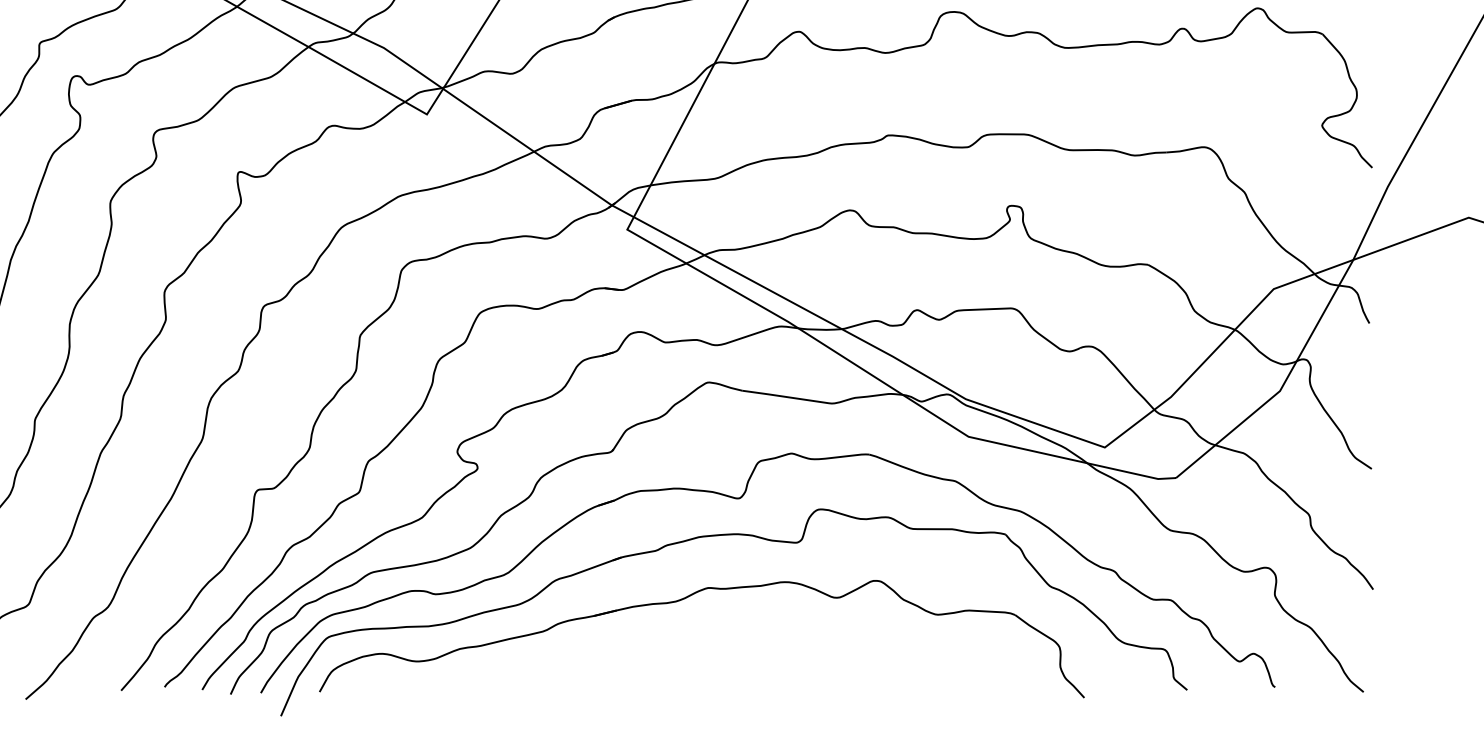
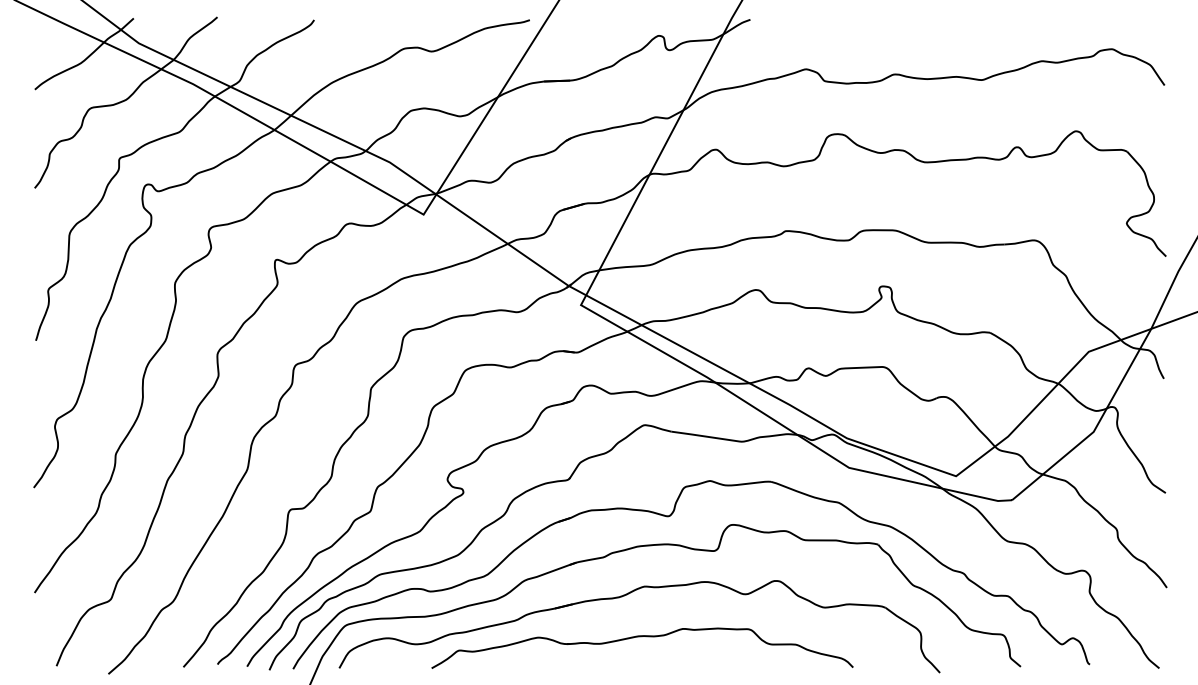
part: (704, 652) -> (641, 637), added

